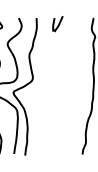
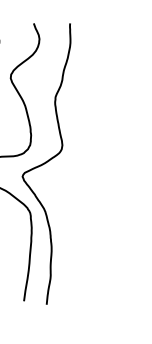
curve: (58, 24) -> (114, 36), removed

